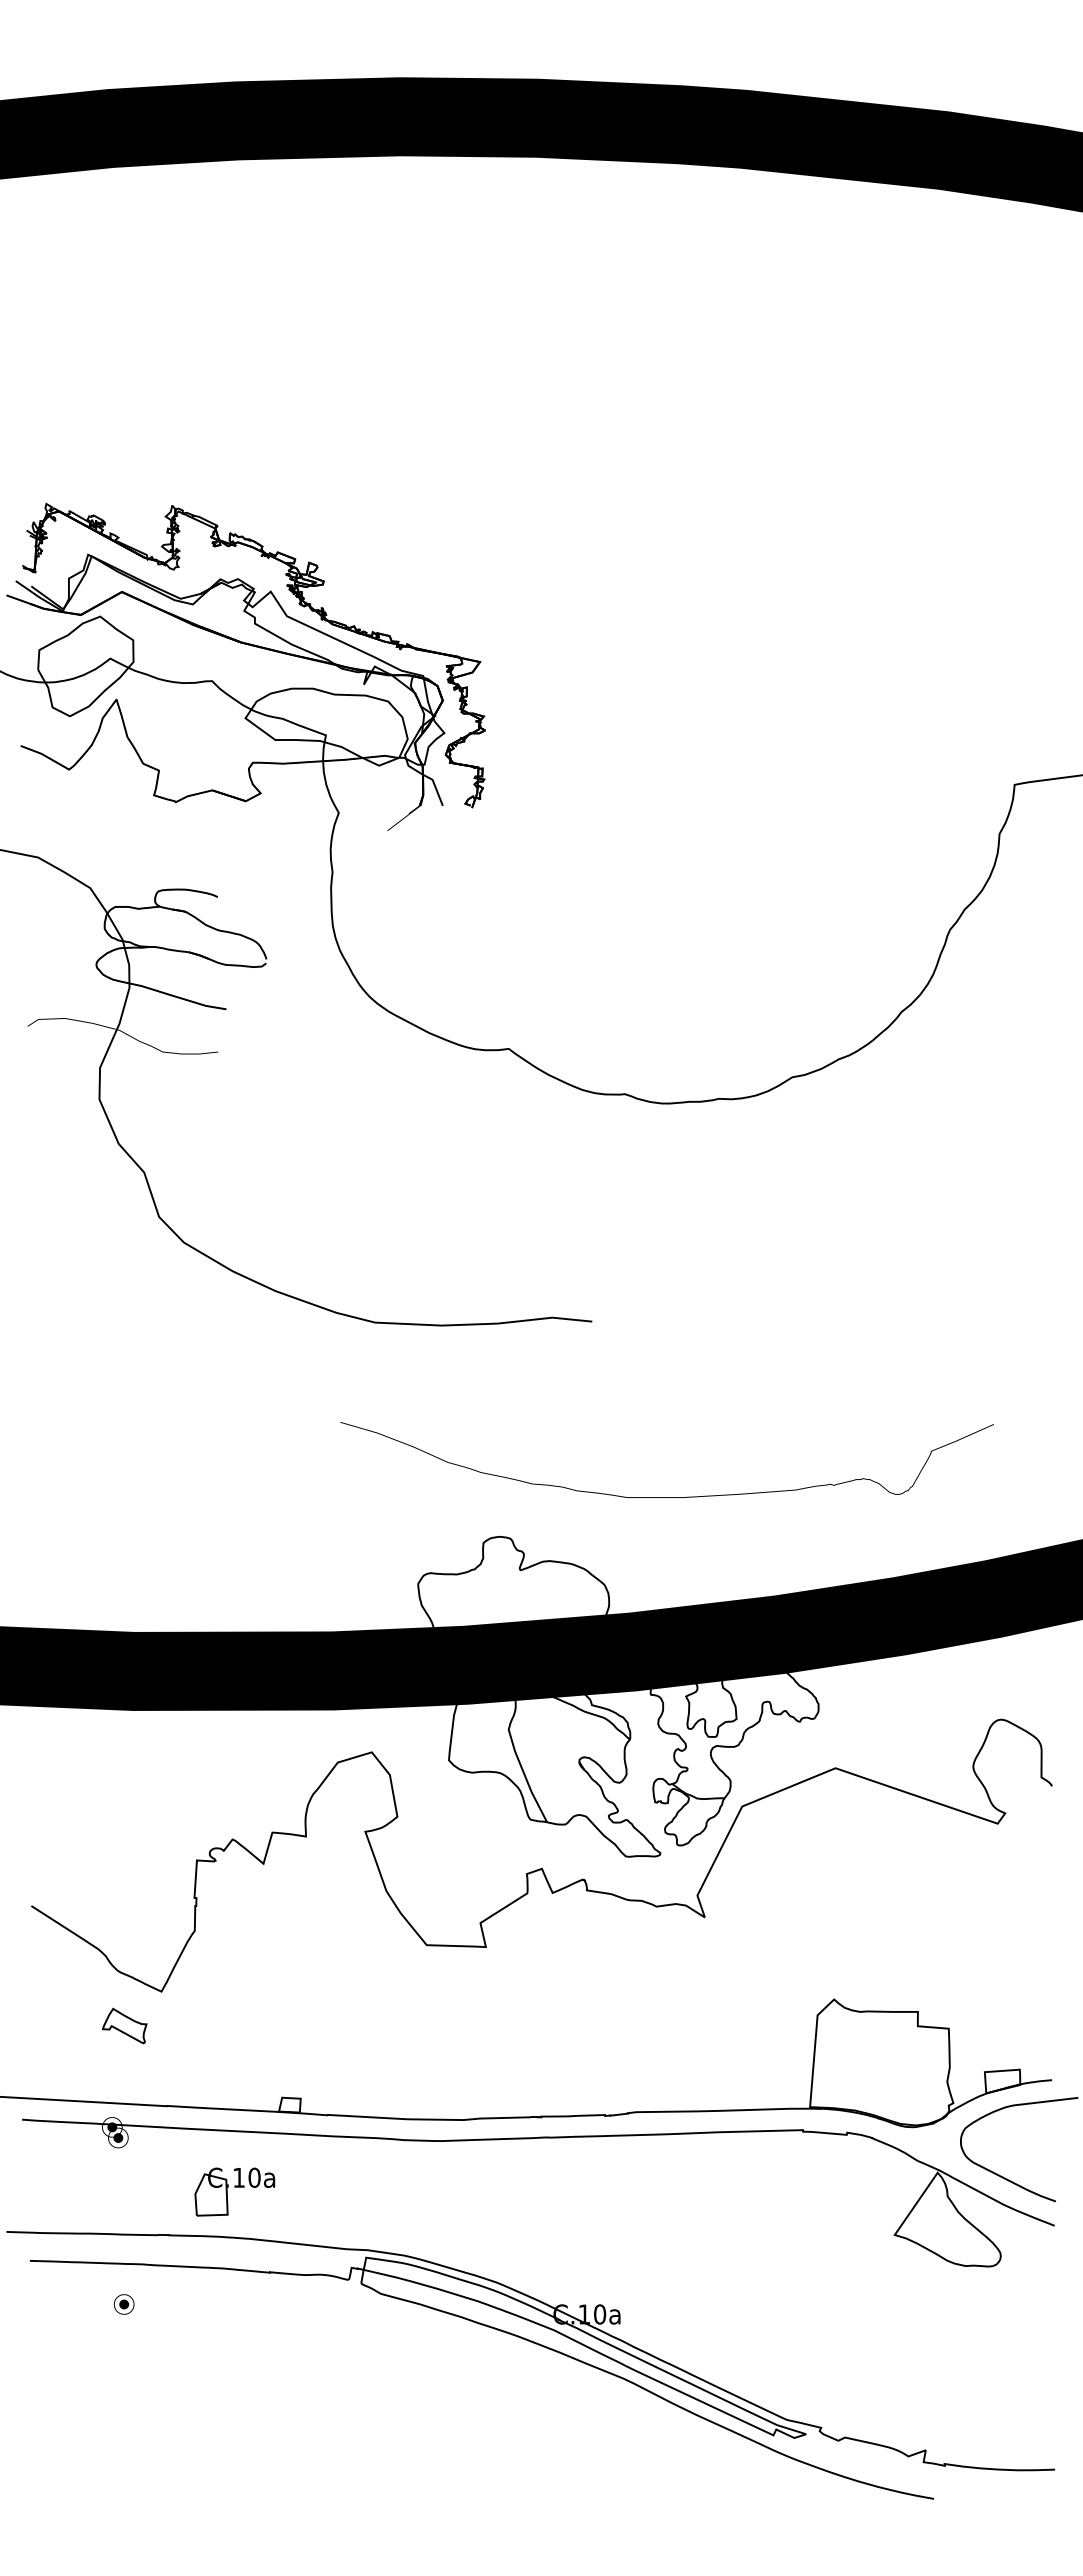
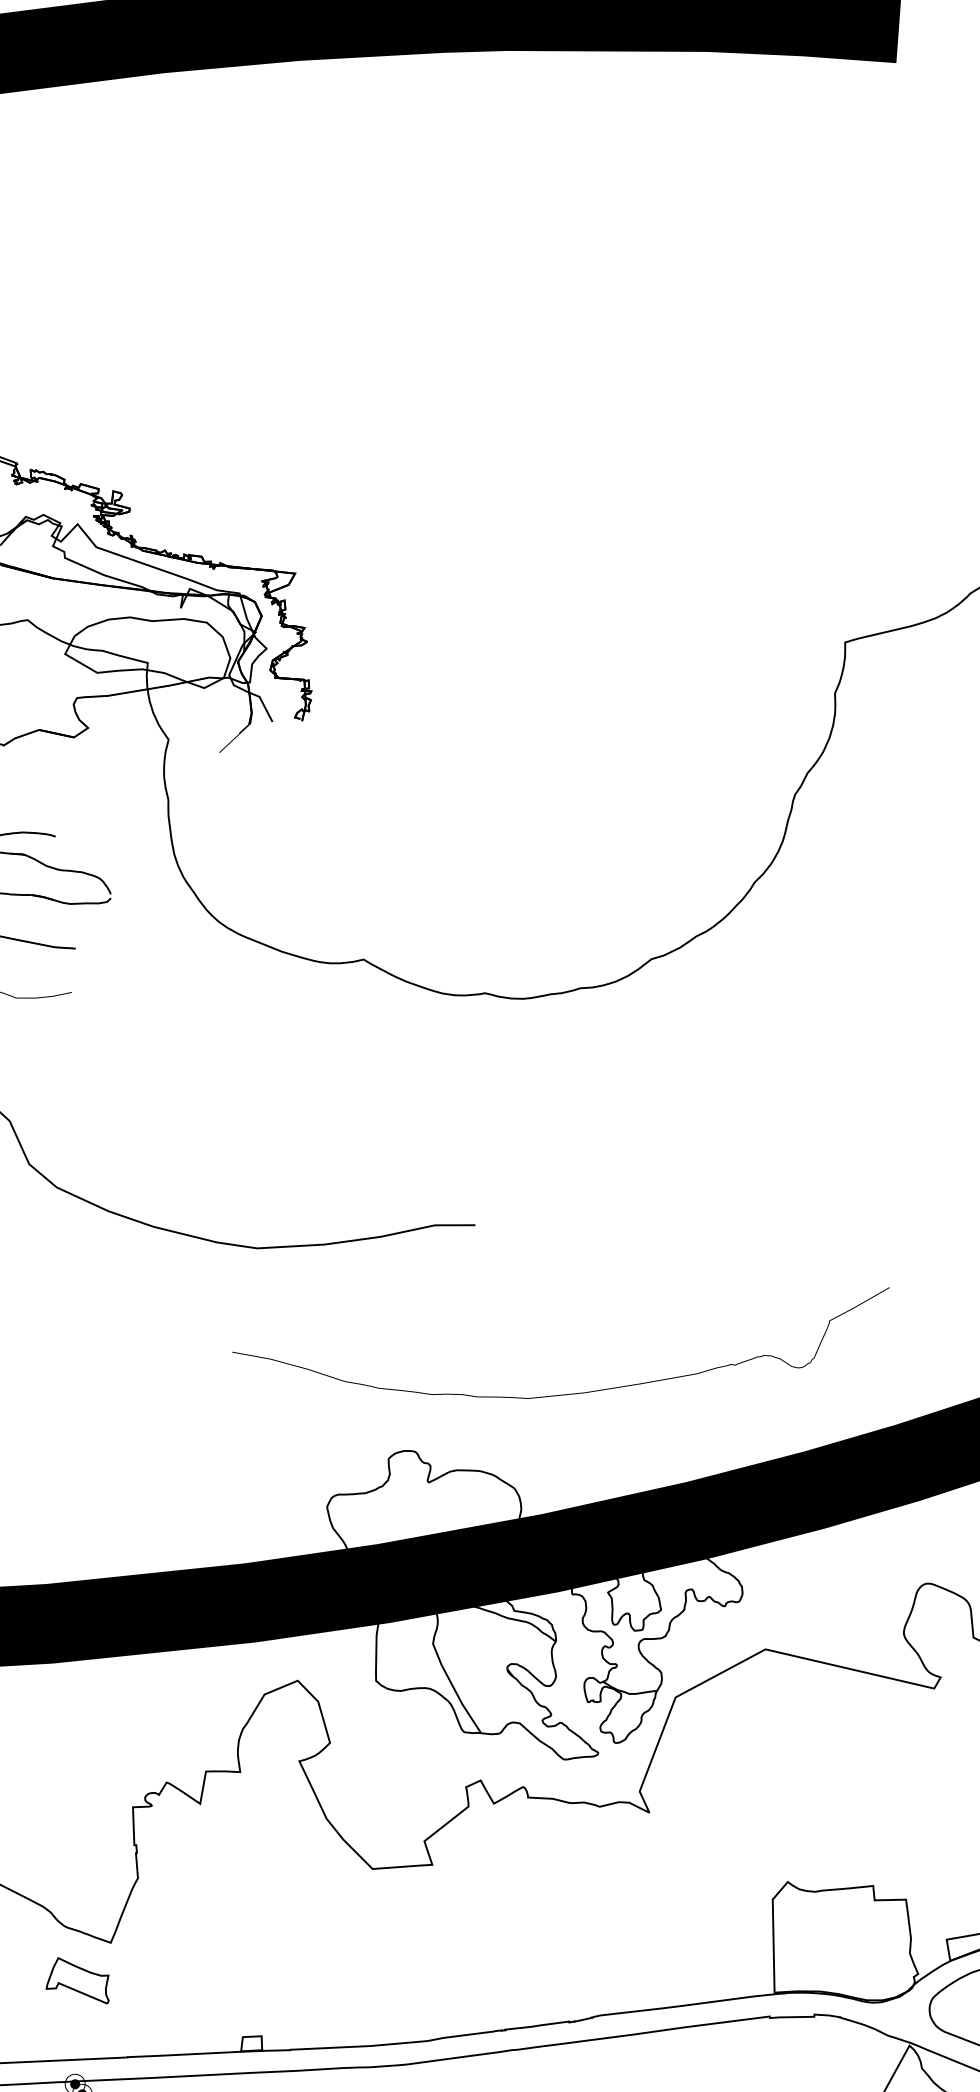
part: (124, 2025) -> (77, 1980), size x1.43

